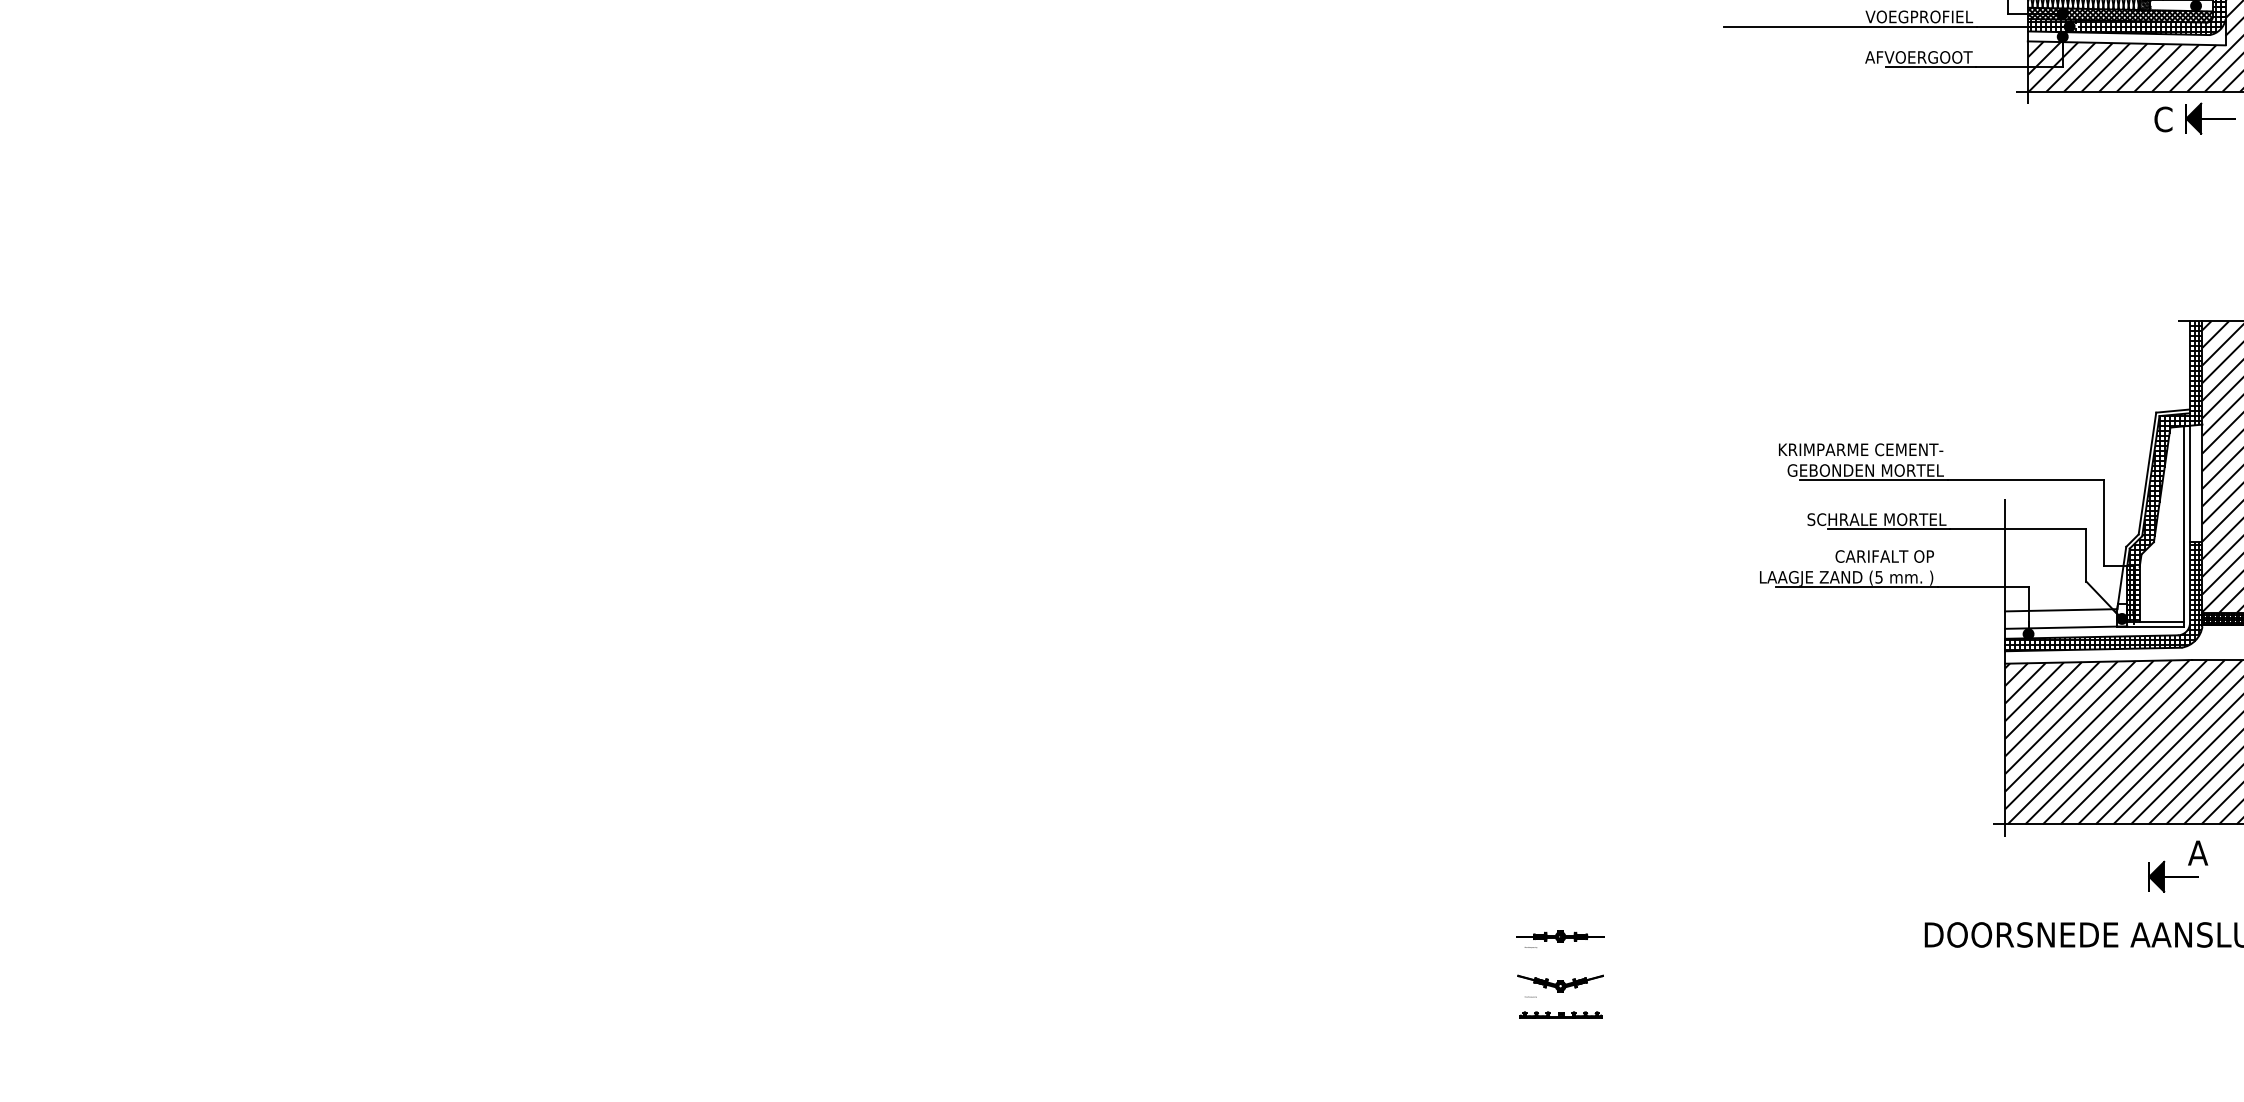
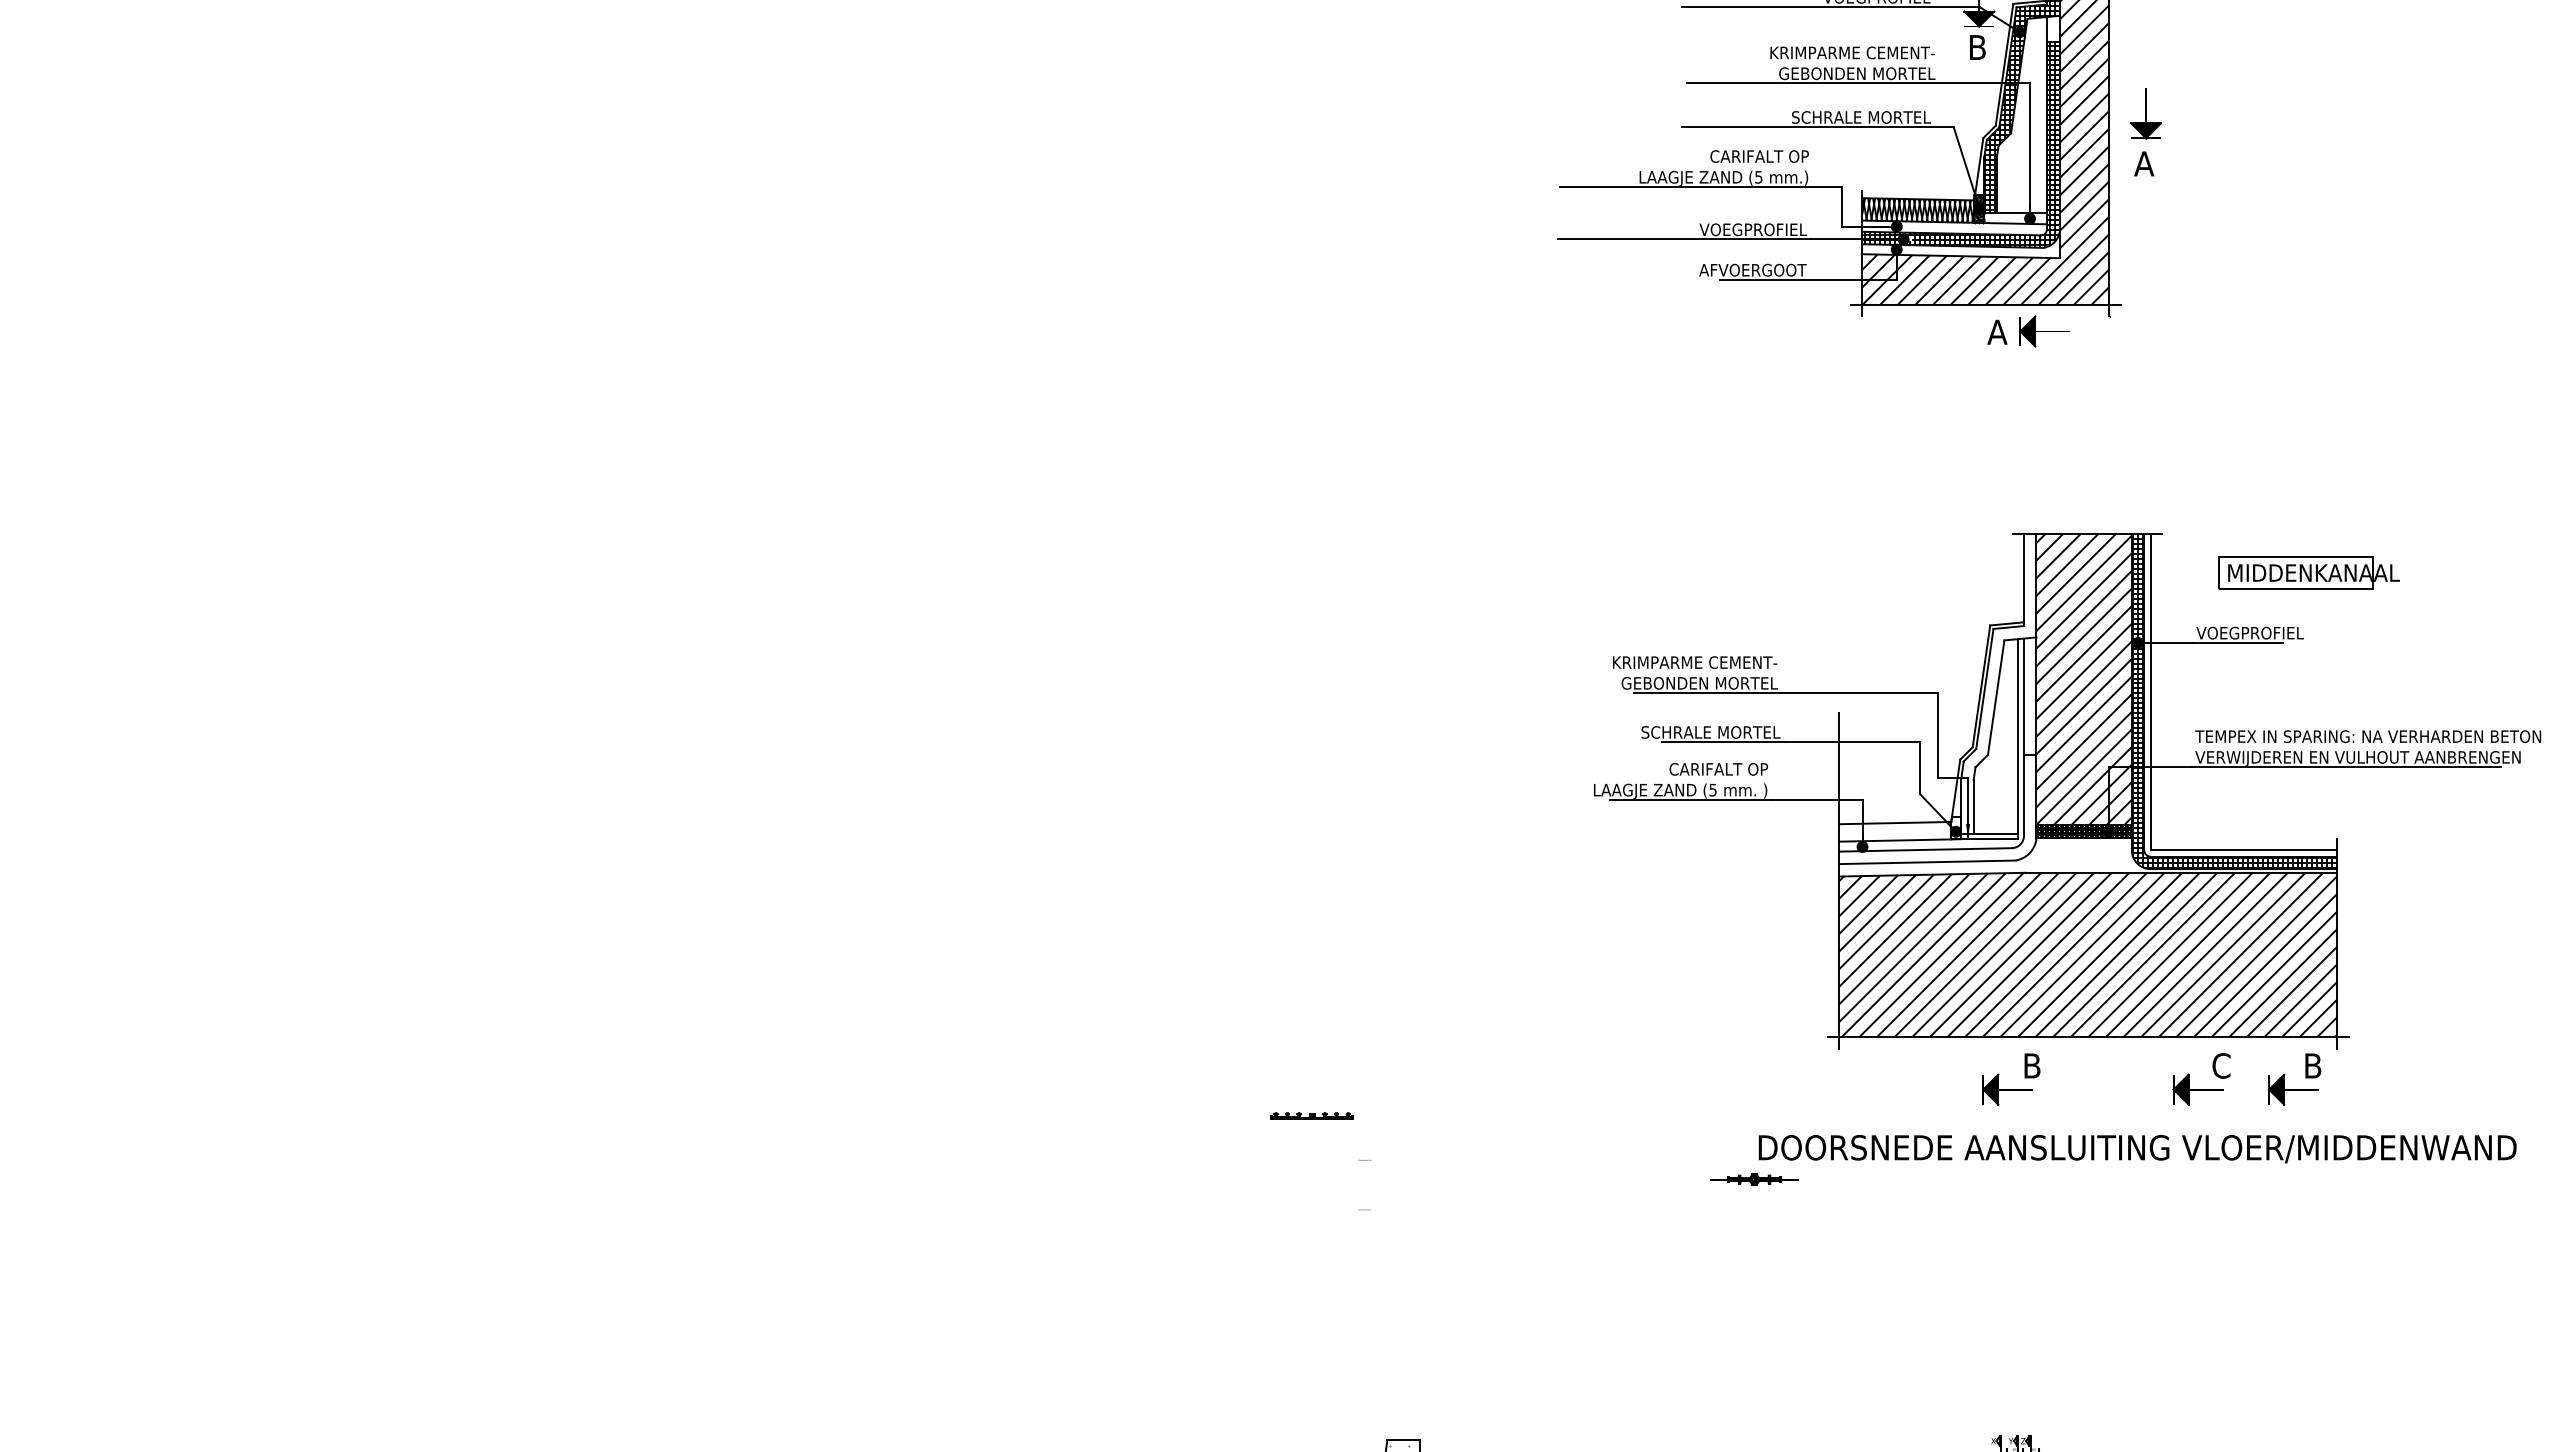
hatch: (2120, 14) -> (1954, 227), removed
text: (2163, 119) -> (1997, 332), C -> A
hatch: (2164, 471) -> (1998, 684), removed
hatch: (2103, 596) -> (1937, 809), removed
text: (2198, 852) -> (2032, 1065), A -> B
part: (1560, 936) -> (1754, 1179), moved
part: (1560, 982) -> (1394, 1195), removed
part: (1560, 1014) -> (1311, 1115), moved

